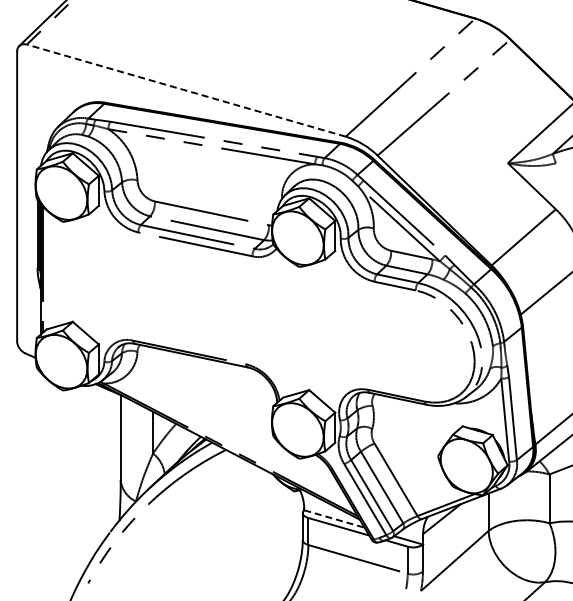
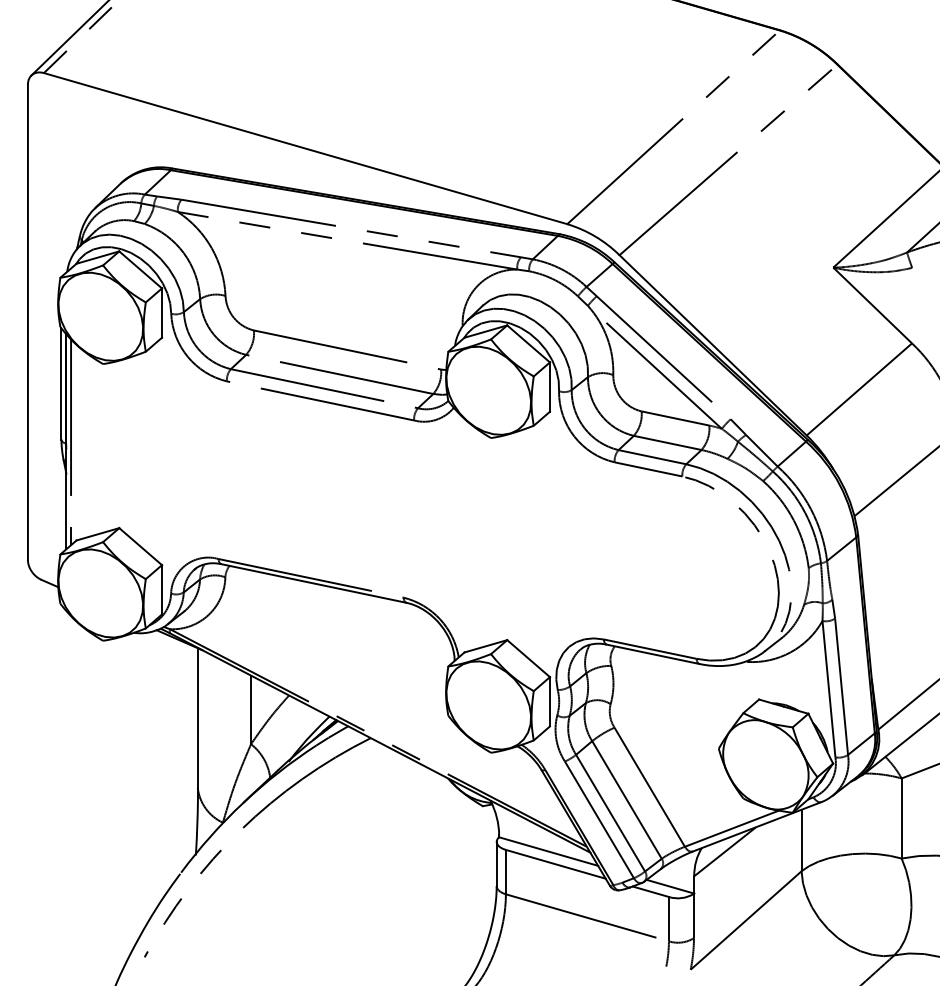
line: (186, 90) -> (305, 148), dashed -> solid
line: (334, 519) -> (548, 852), dashed -> solid

